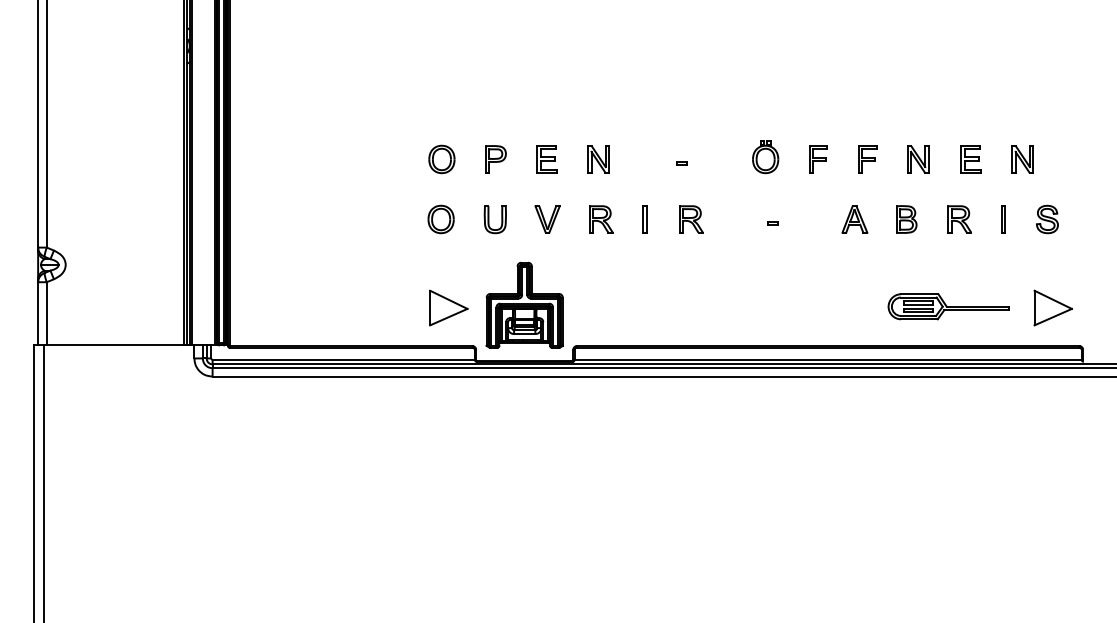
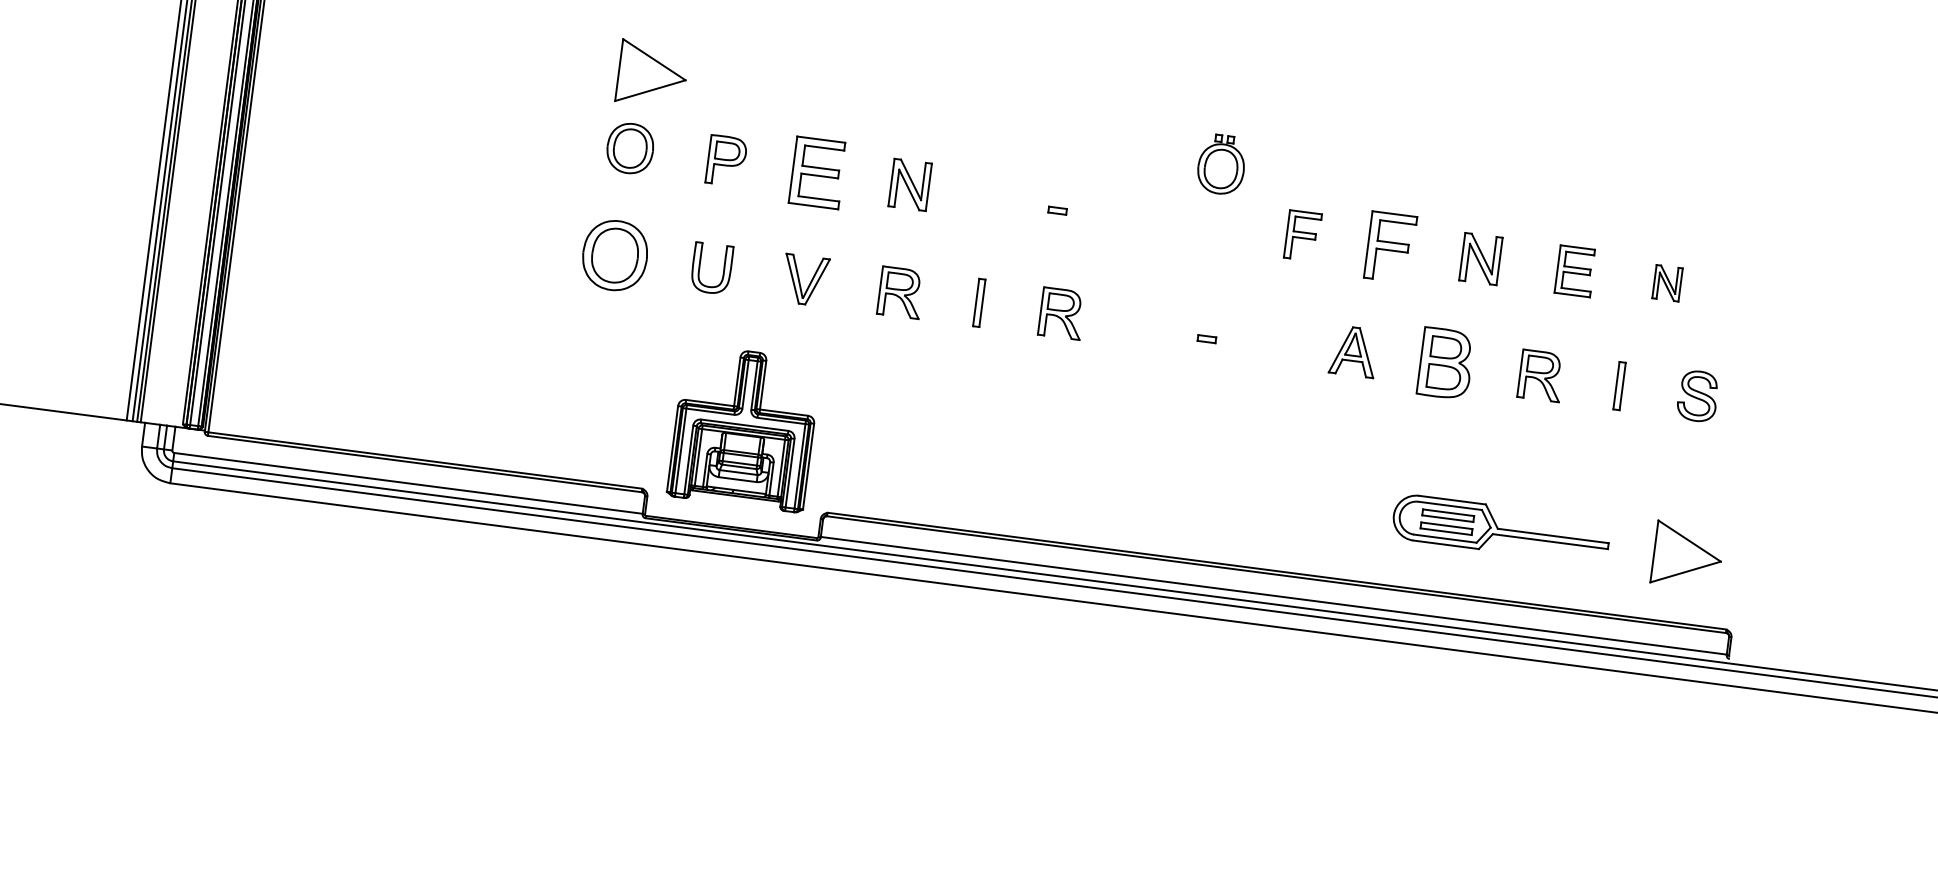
part: (765, 157) -> (1221, 165), moved
part: (546, 159) -> (817, 172), size x1.4
part: (867, 159) -> (1390, 247), size x1.4
part: (1022, 159) -> (1667, 283), size x0.7
part: (440, 219) -> (613, 255), size x1.4
part: (906, 219) -> (1446, 363), size x1.4
part: (448, 307) -> (652, 73), moved

